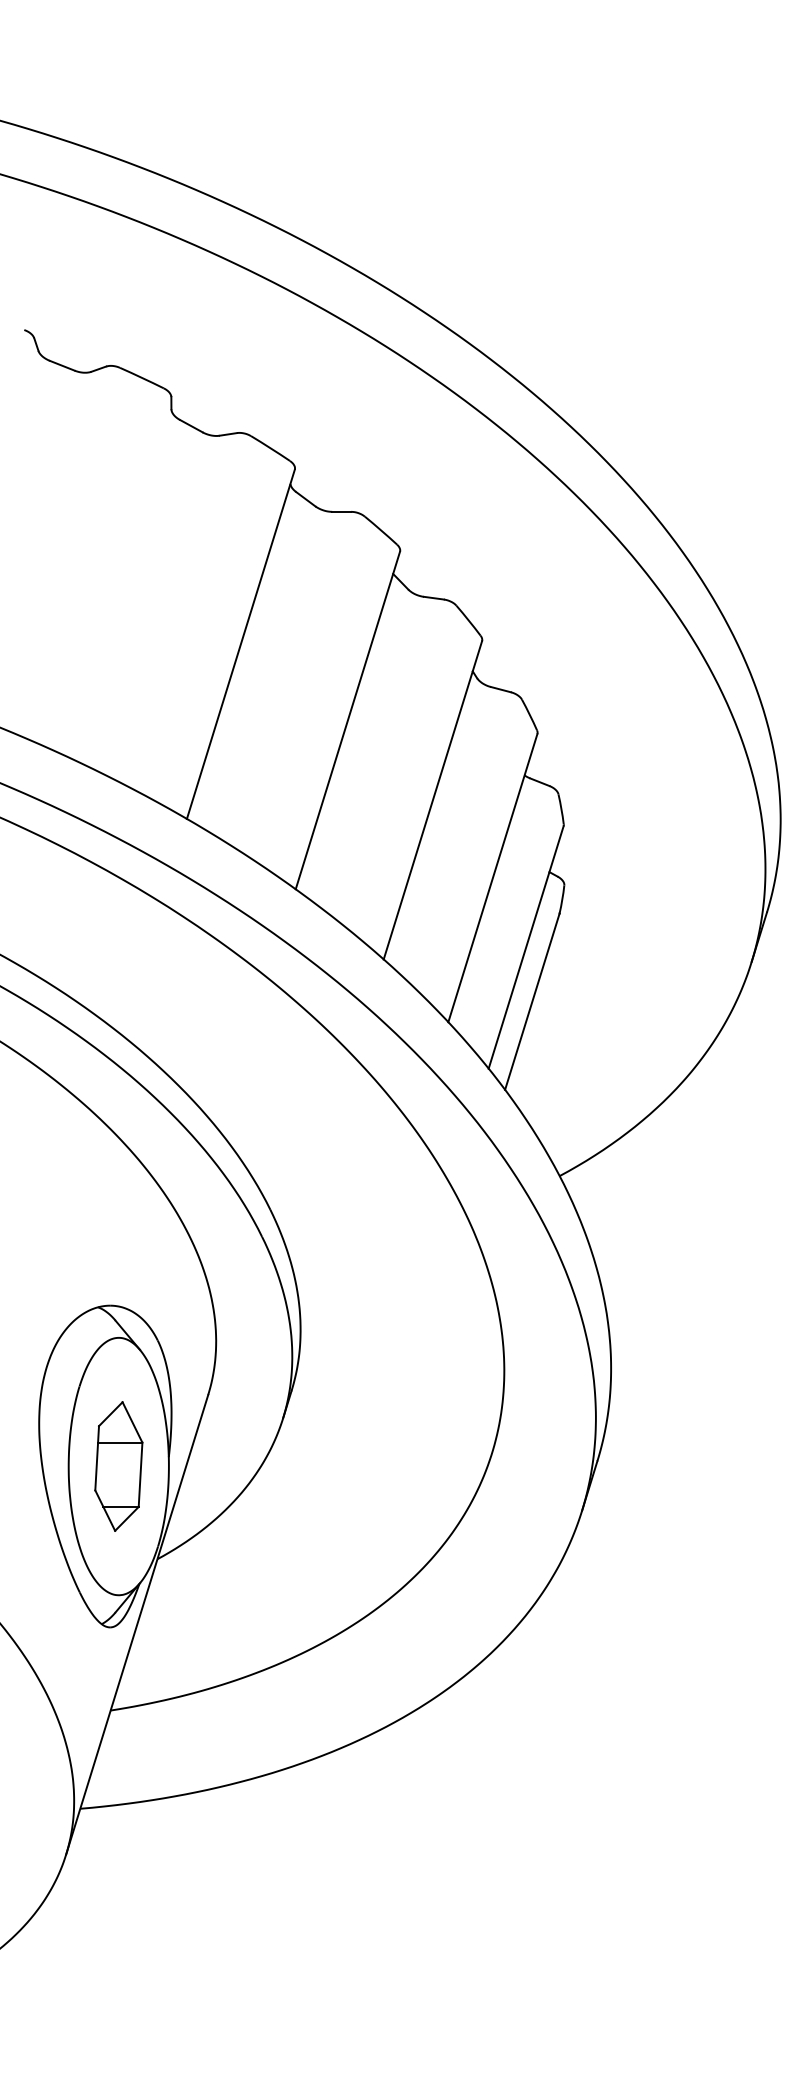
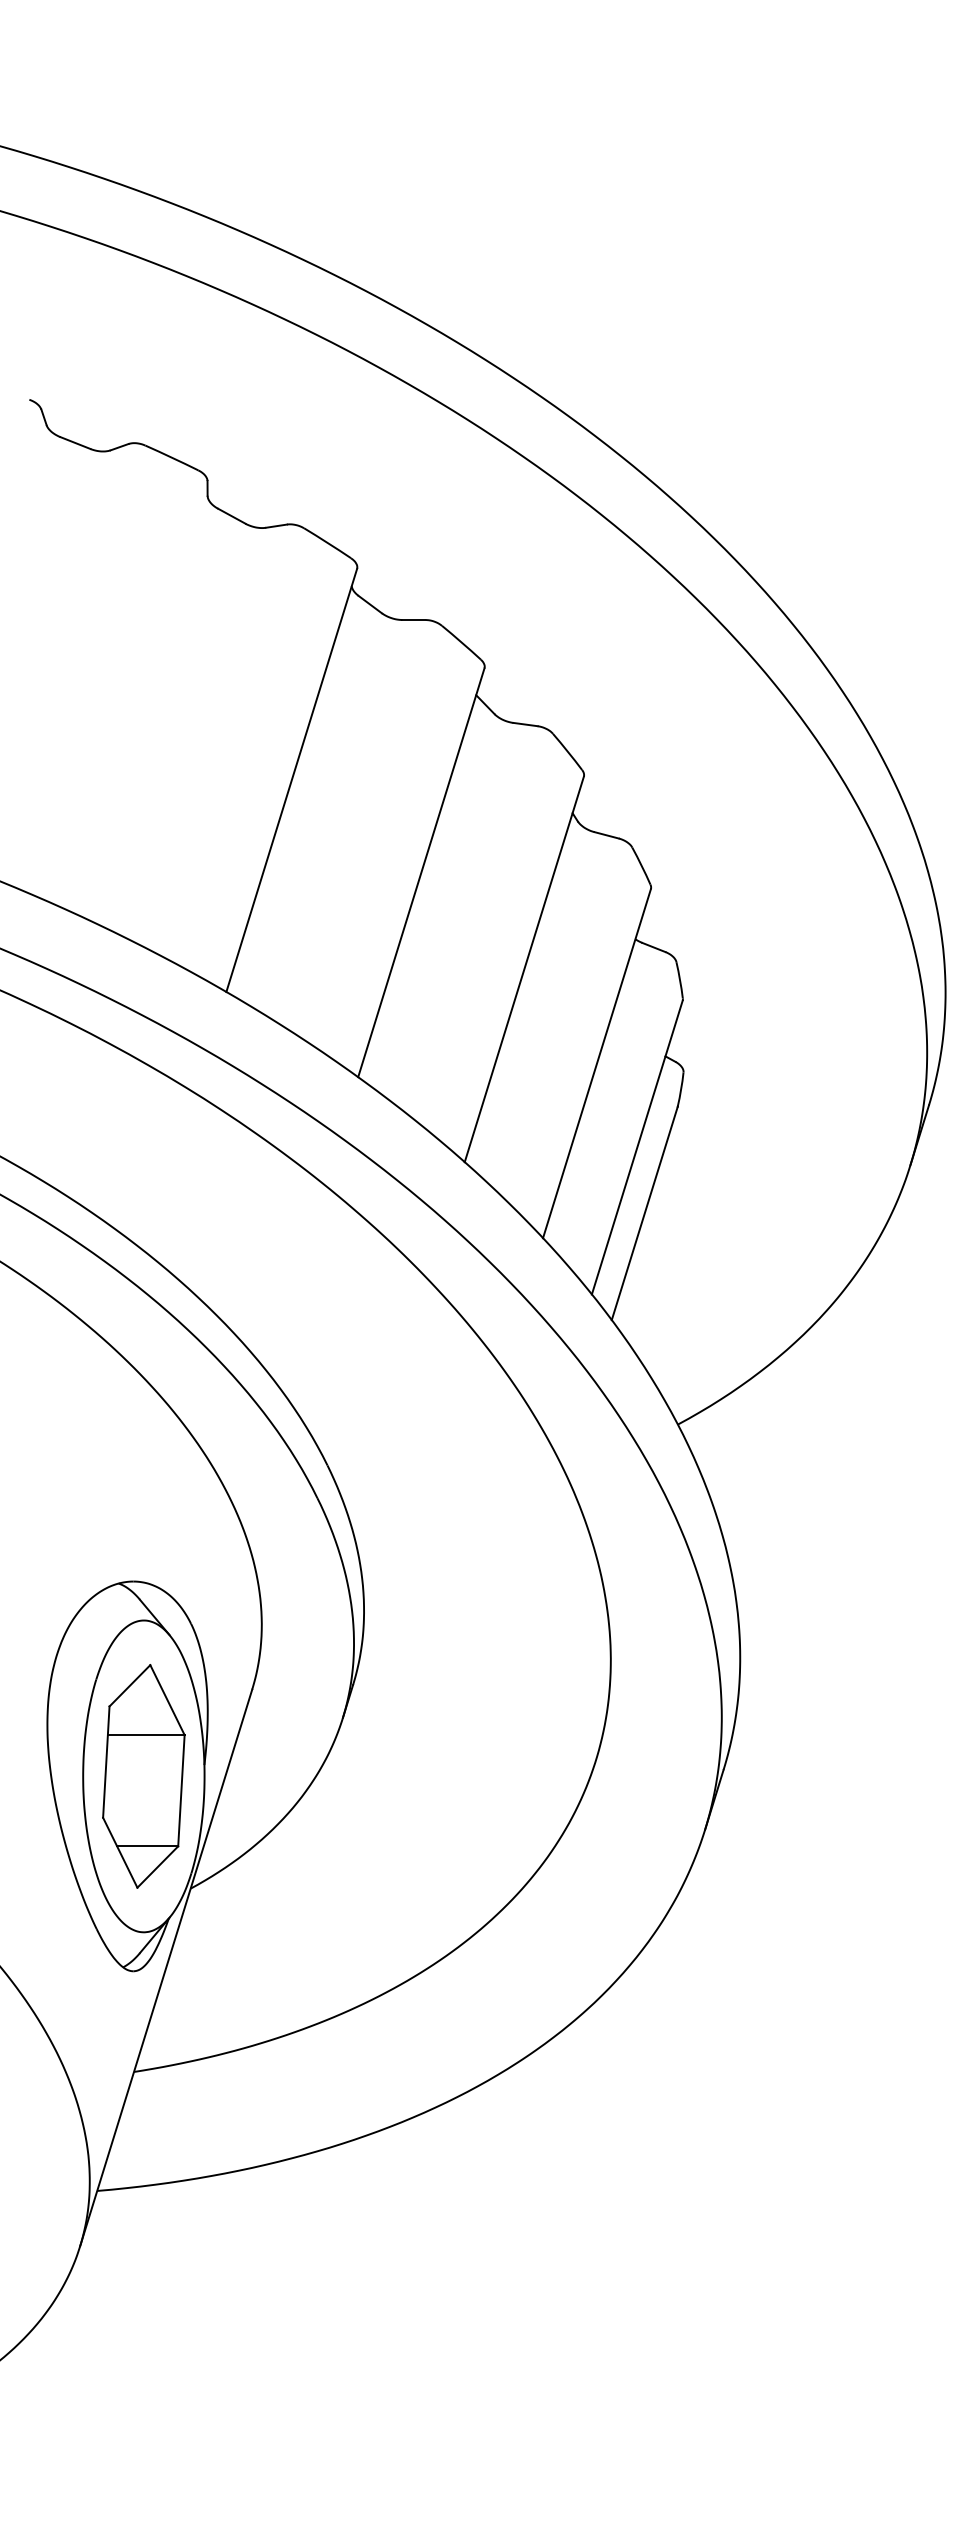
part: (118, 1466) -> (143, 1776), size x1.43

